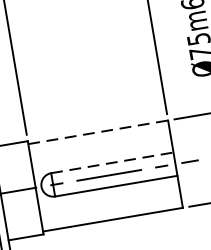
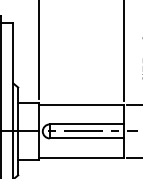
line: (98, 132) -> (81, 105), dashed -> solid
line: (112, 163) -> (86, 124), dashed -> solid

